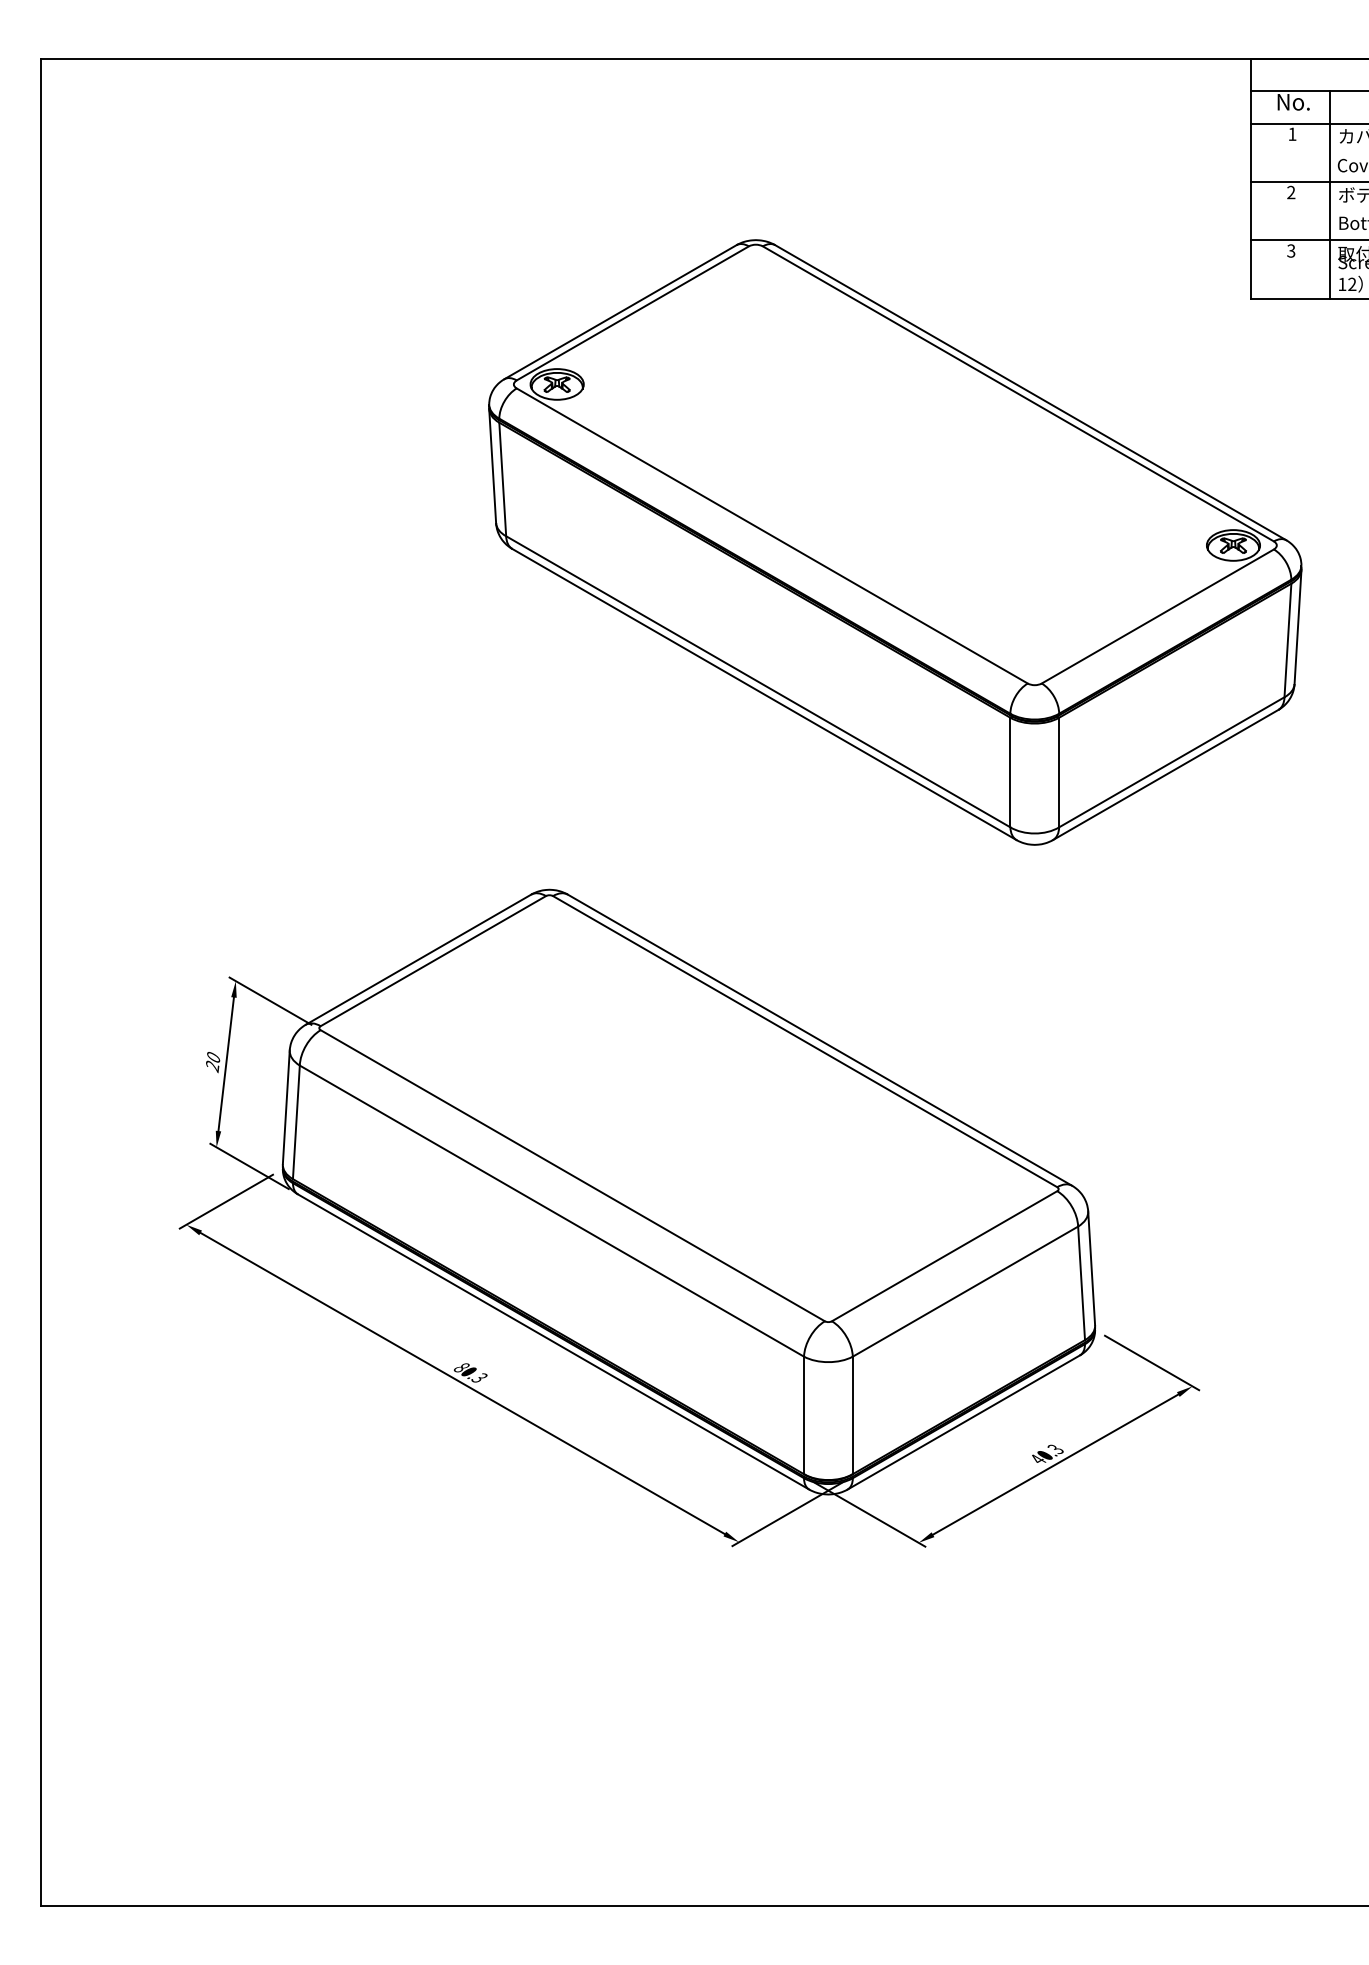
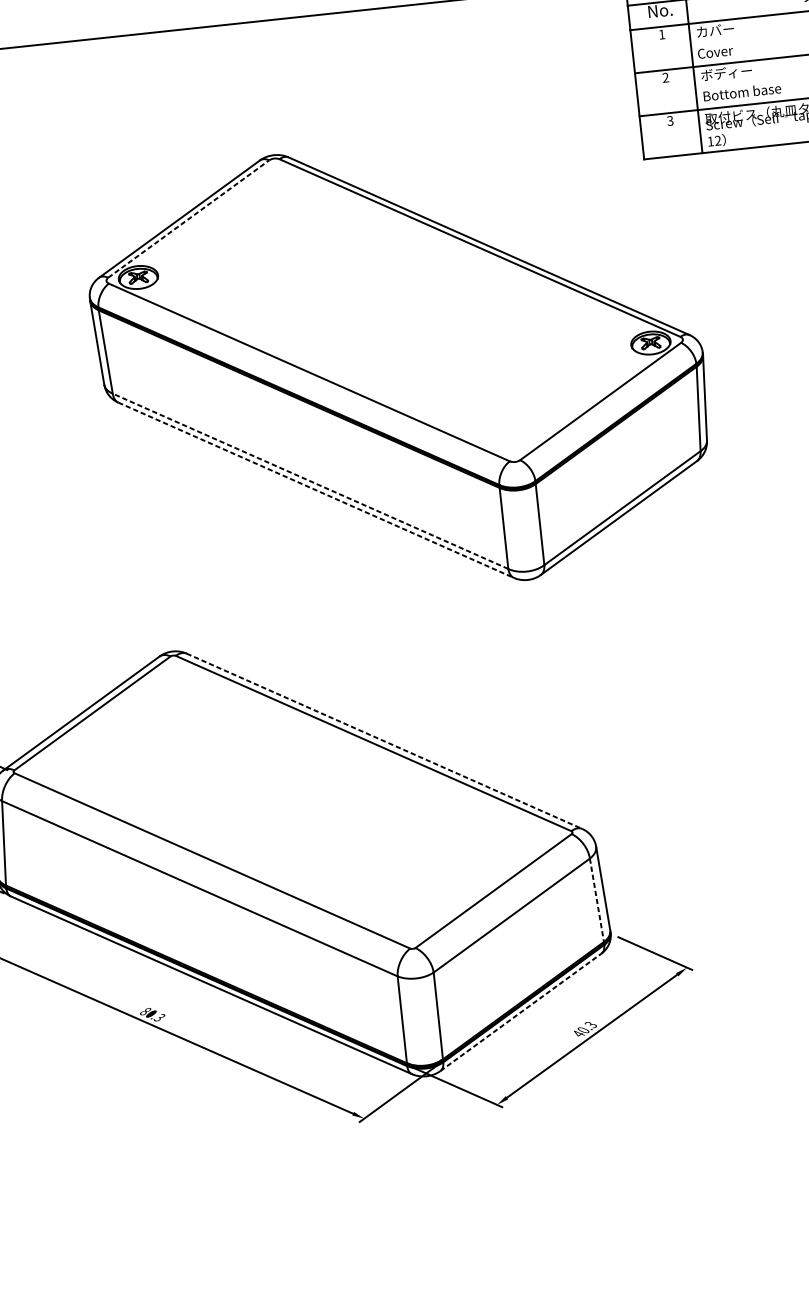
line: (633, 313) -> (189, 219), solid -> dashed
line: (757, 681) -> (309, 481), solid -> dashed
line: (764, 694) -> (316, 490), solid -> dashed
line: (820, 1040) -> (384, 741), solid -> dashed
line: (1081, 1283) -> (596, 900), solid -> dashed
line: (964, 1422) -> (521, 1012), solid -> dashed

